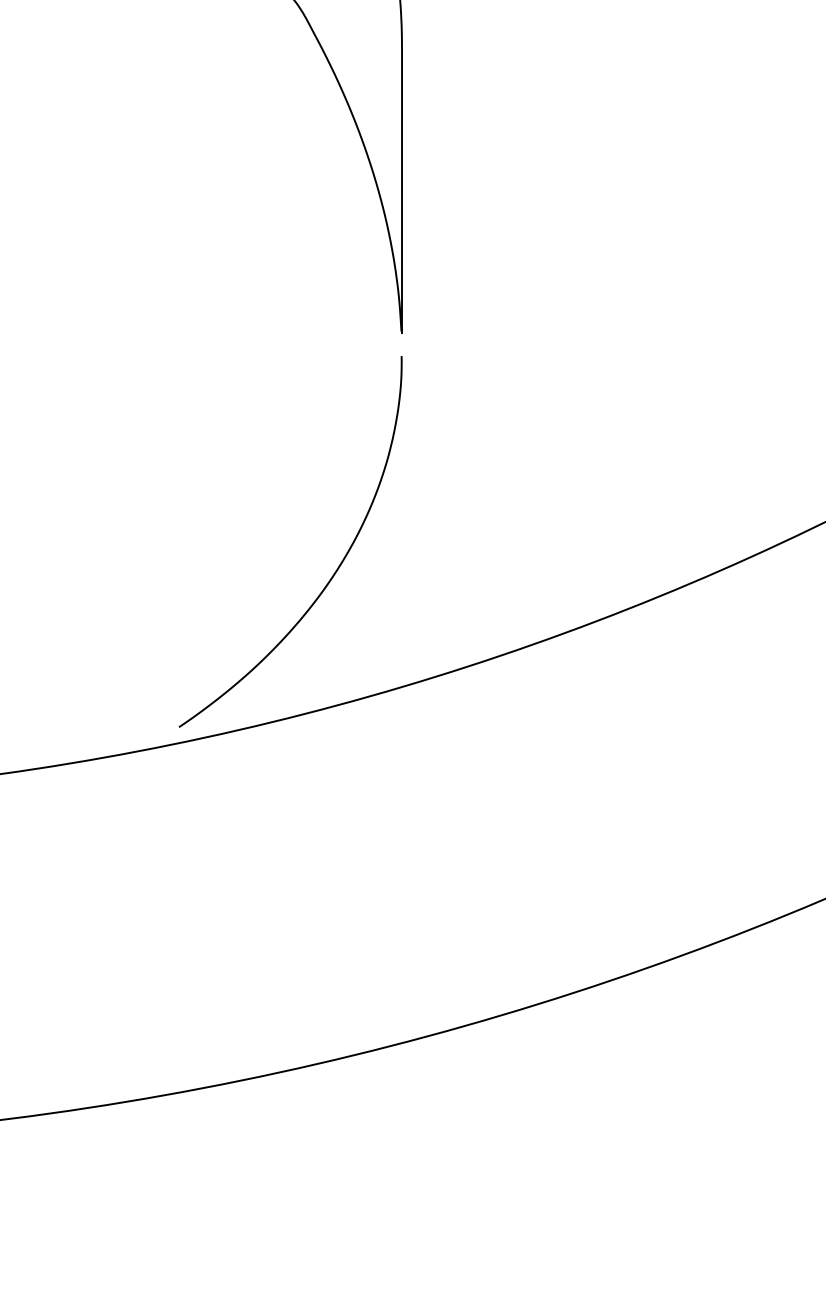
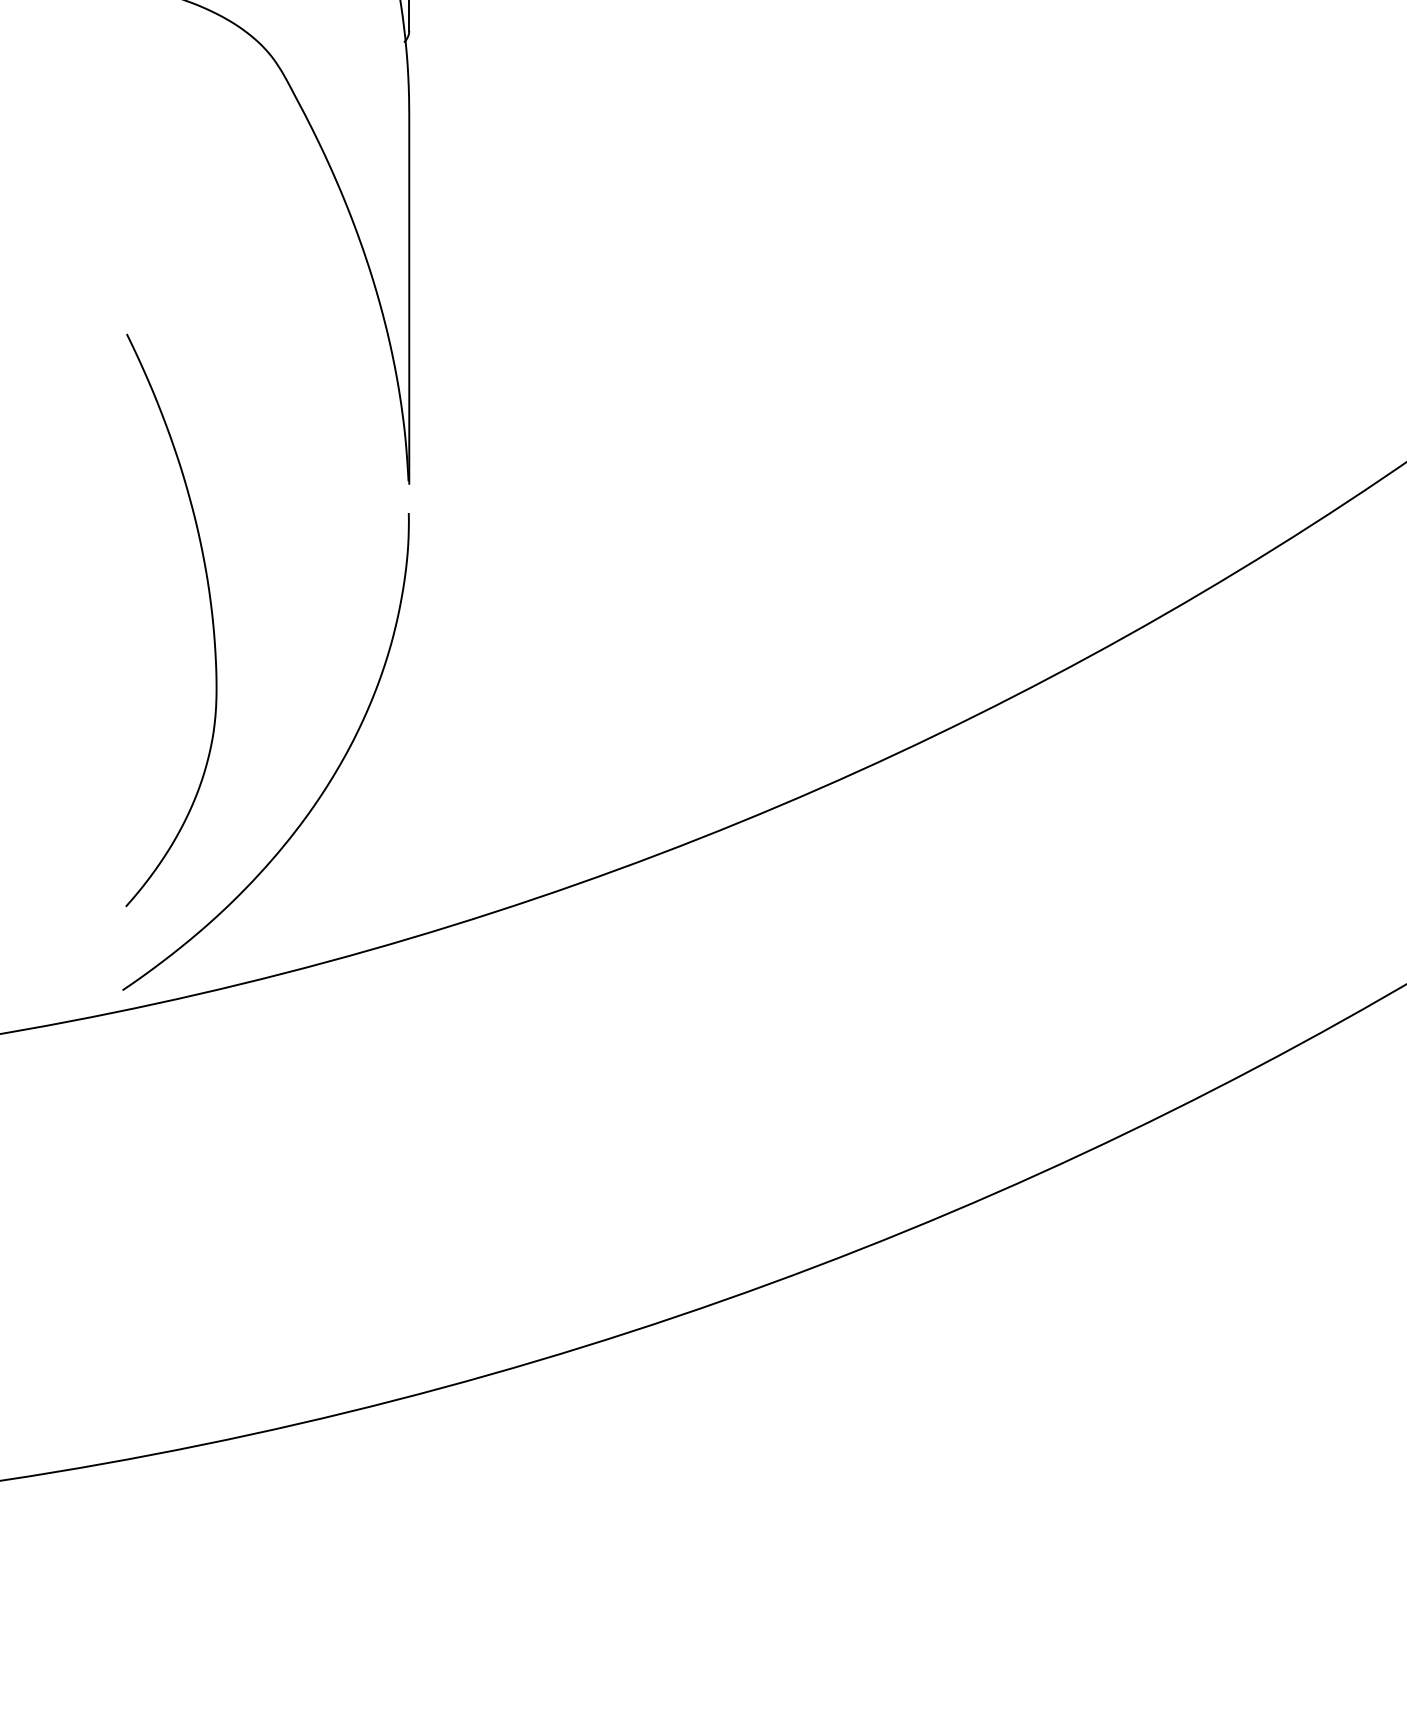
curve: (248, 438) -> (211, 619), added

